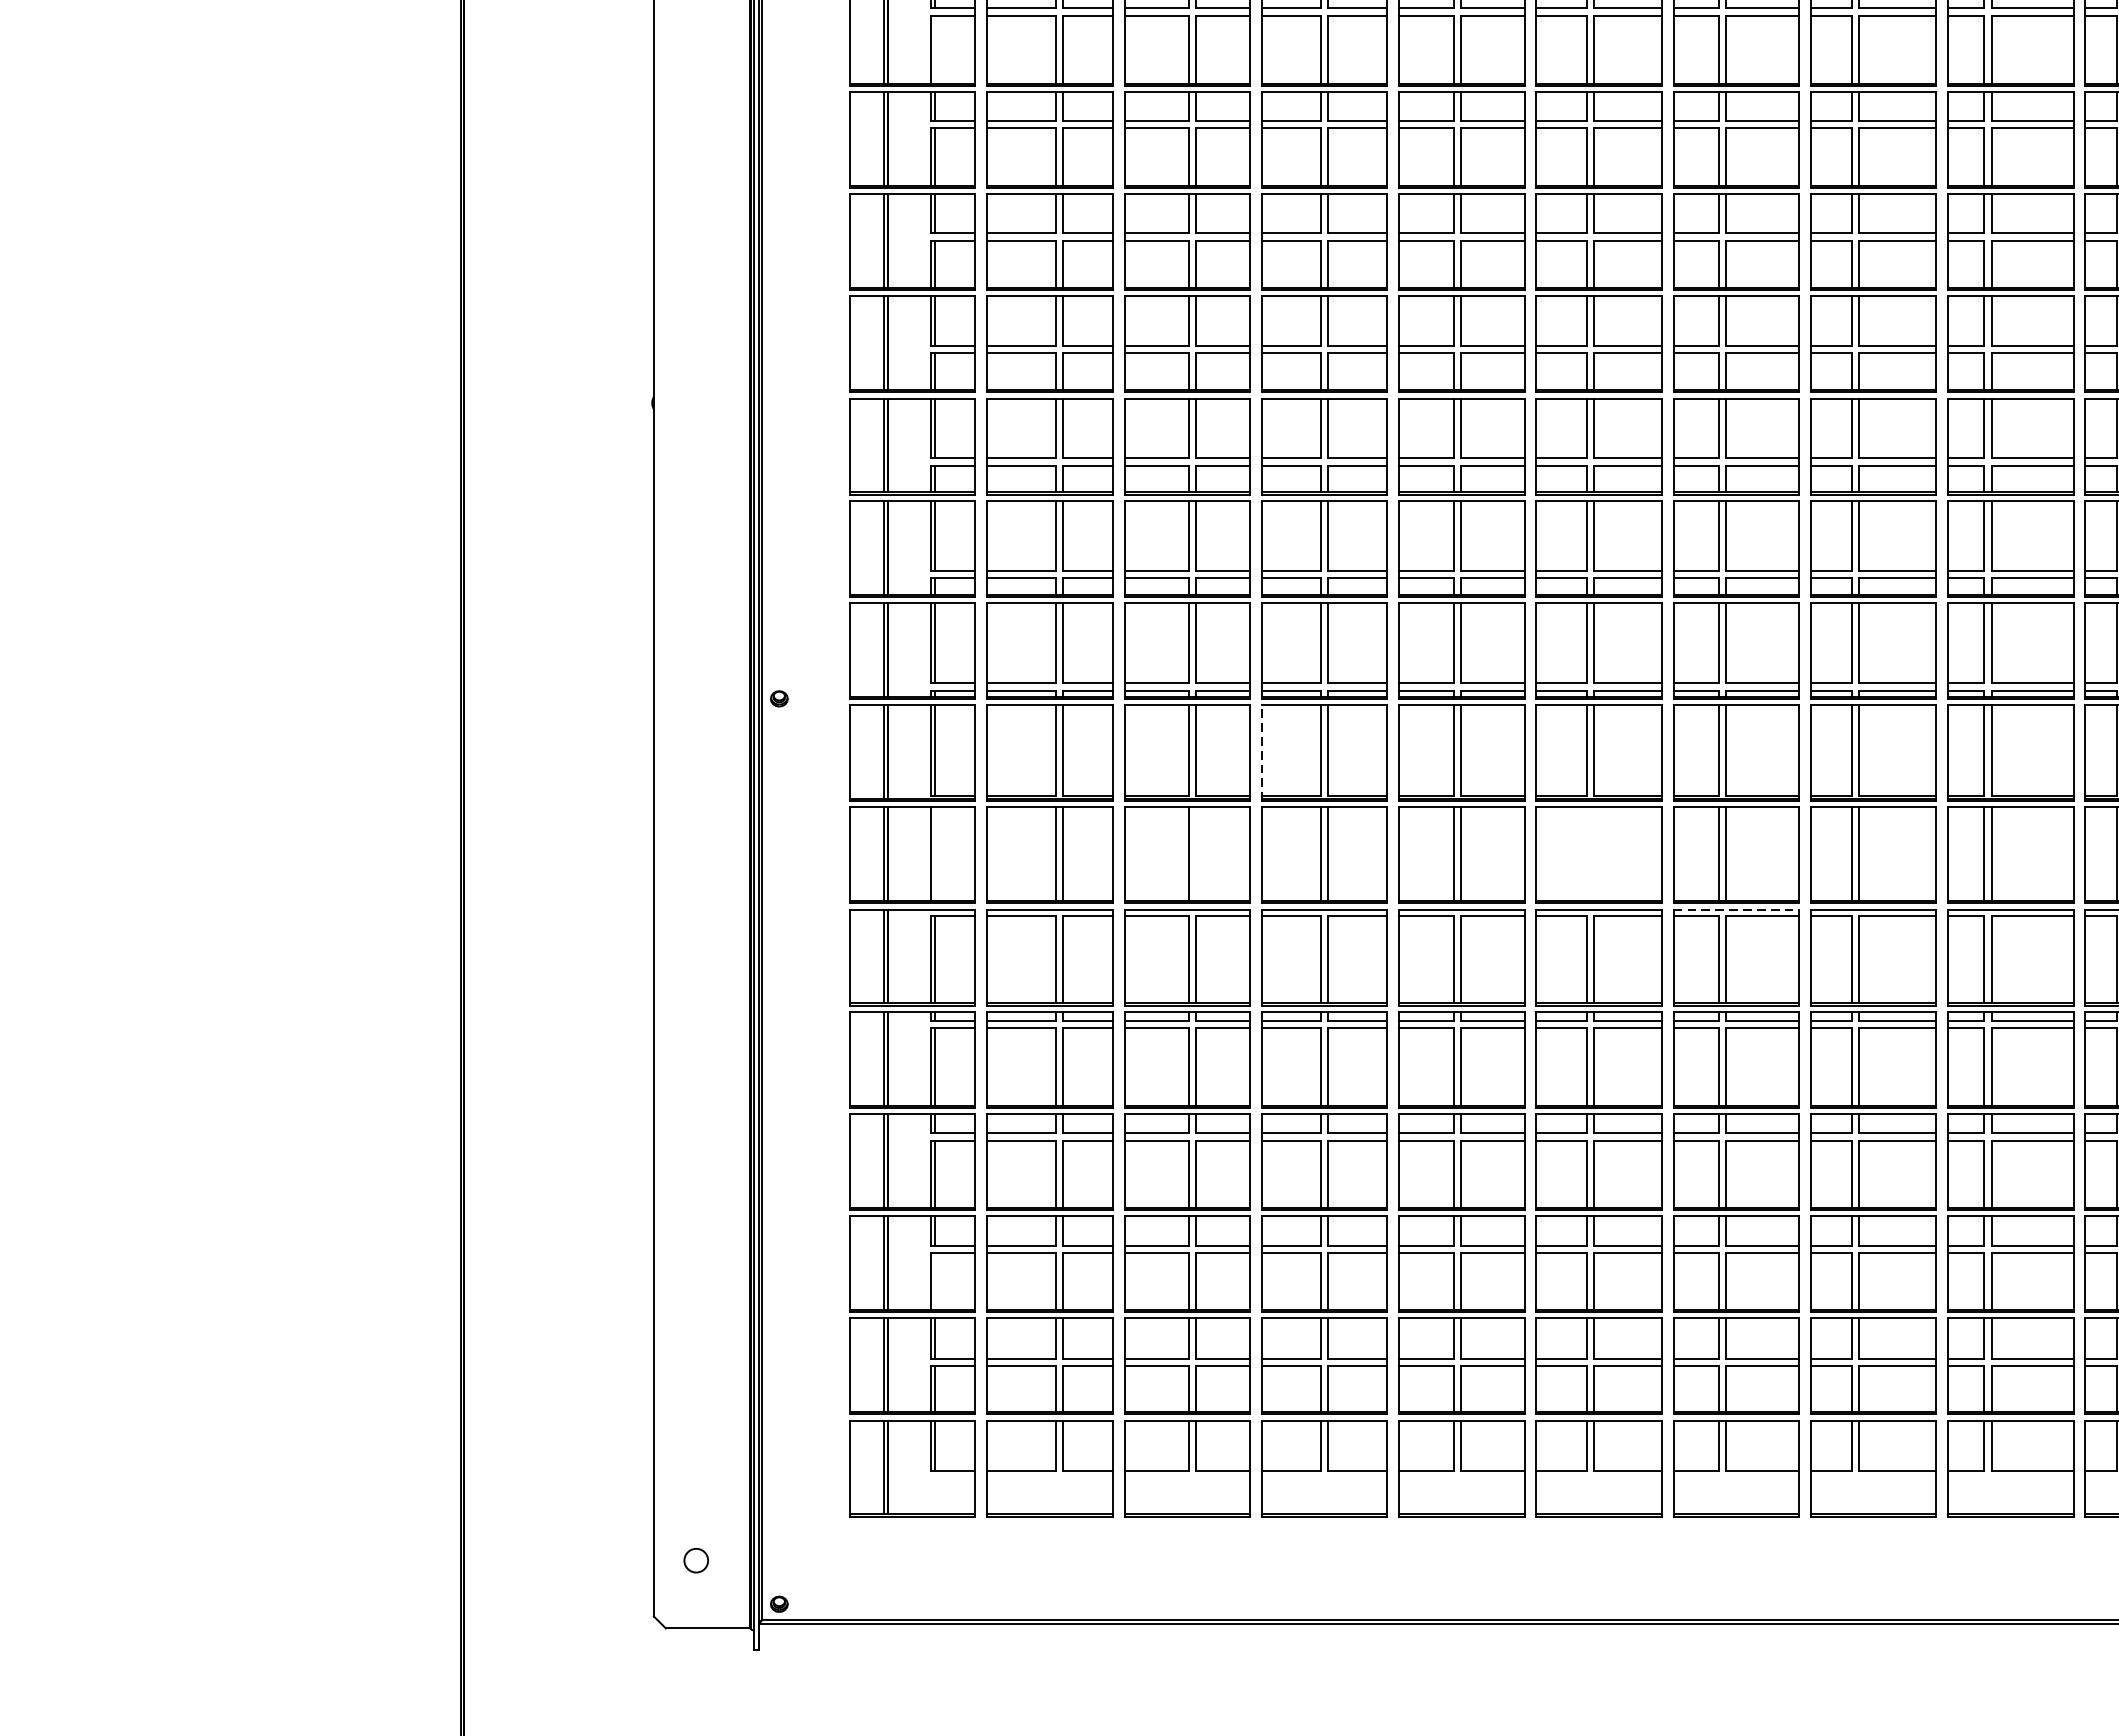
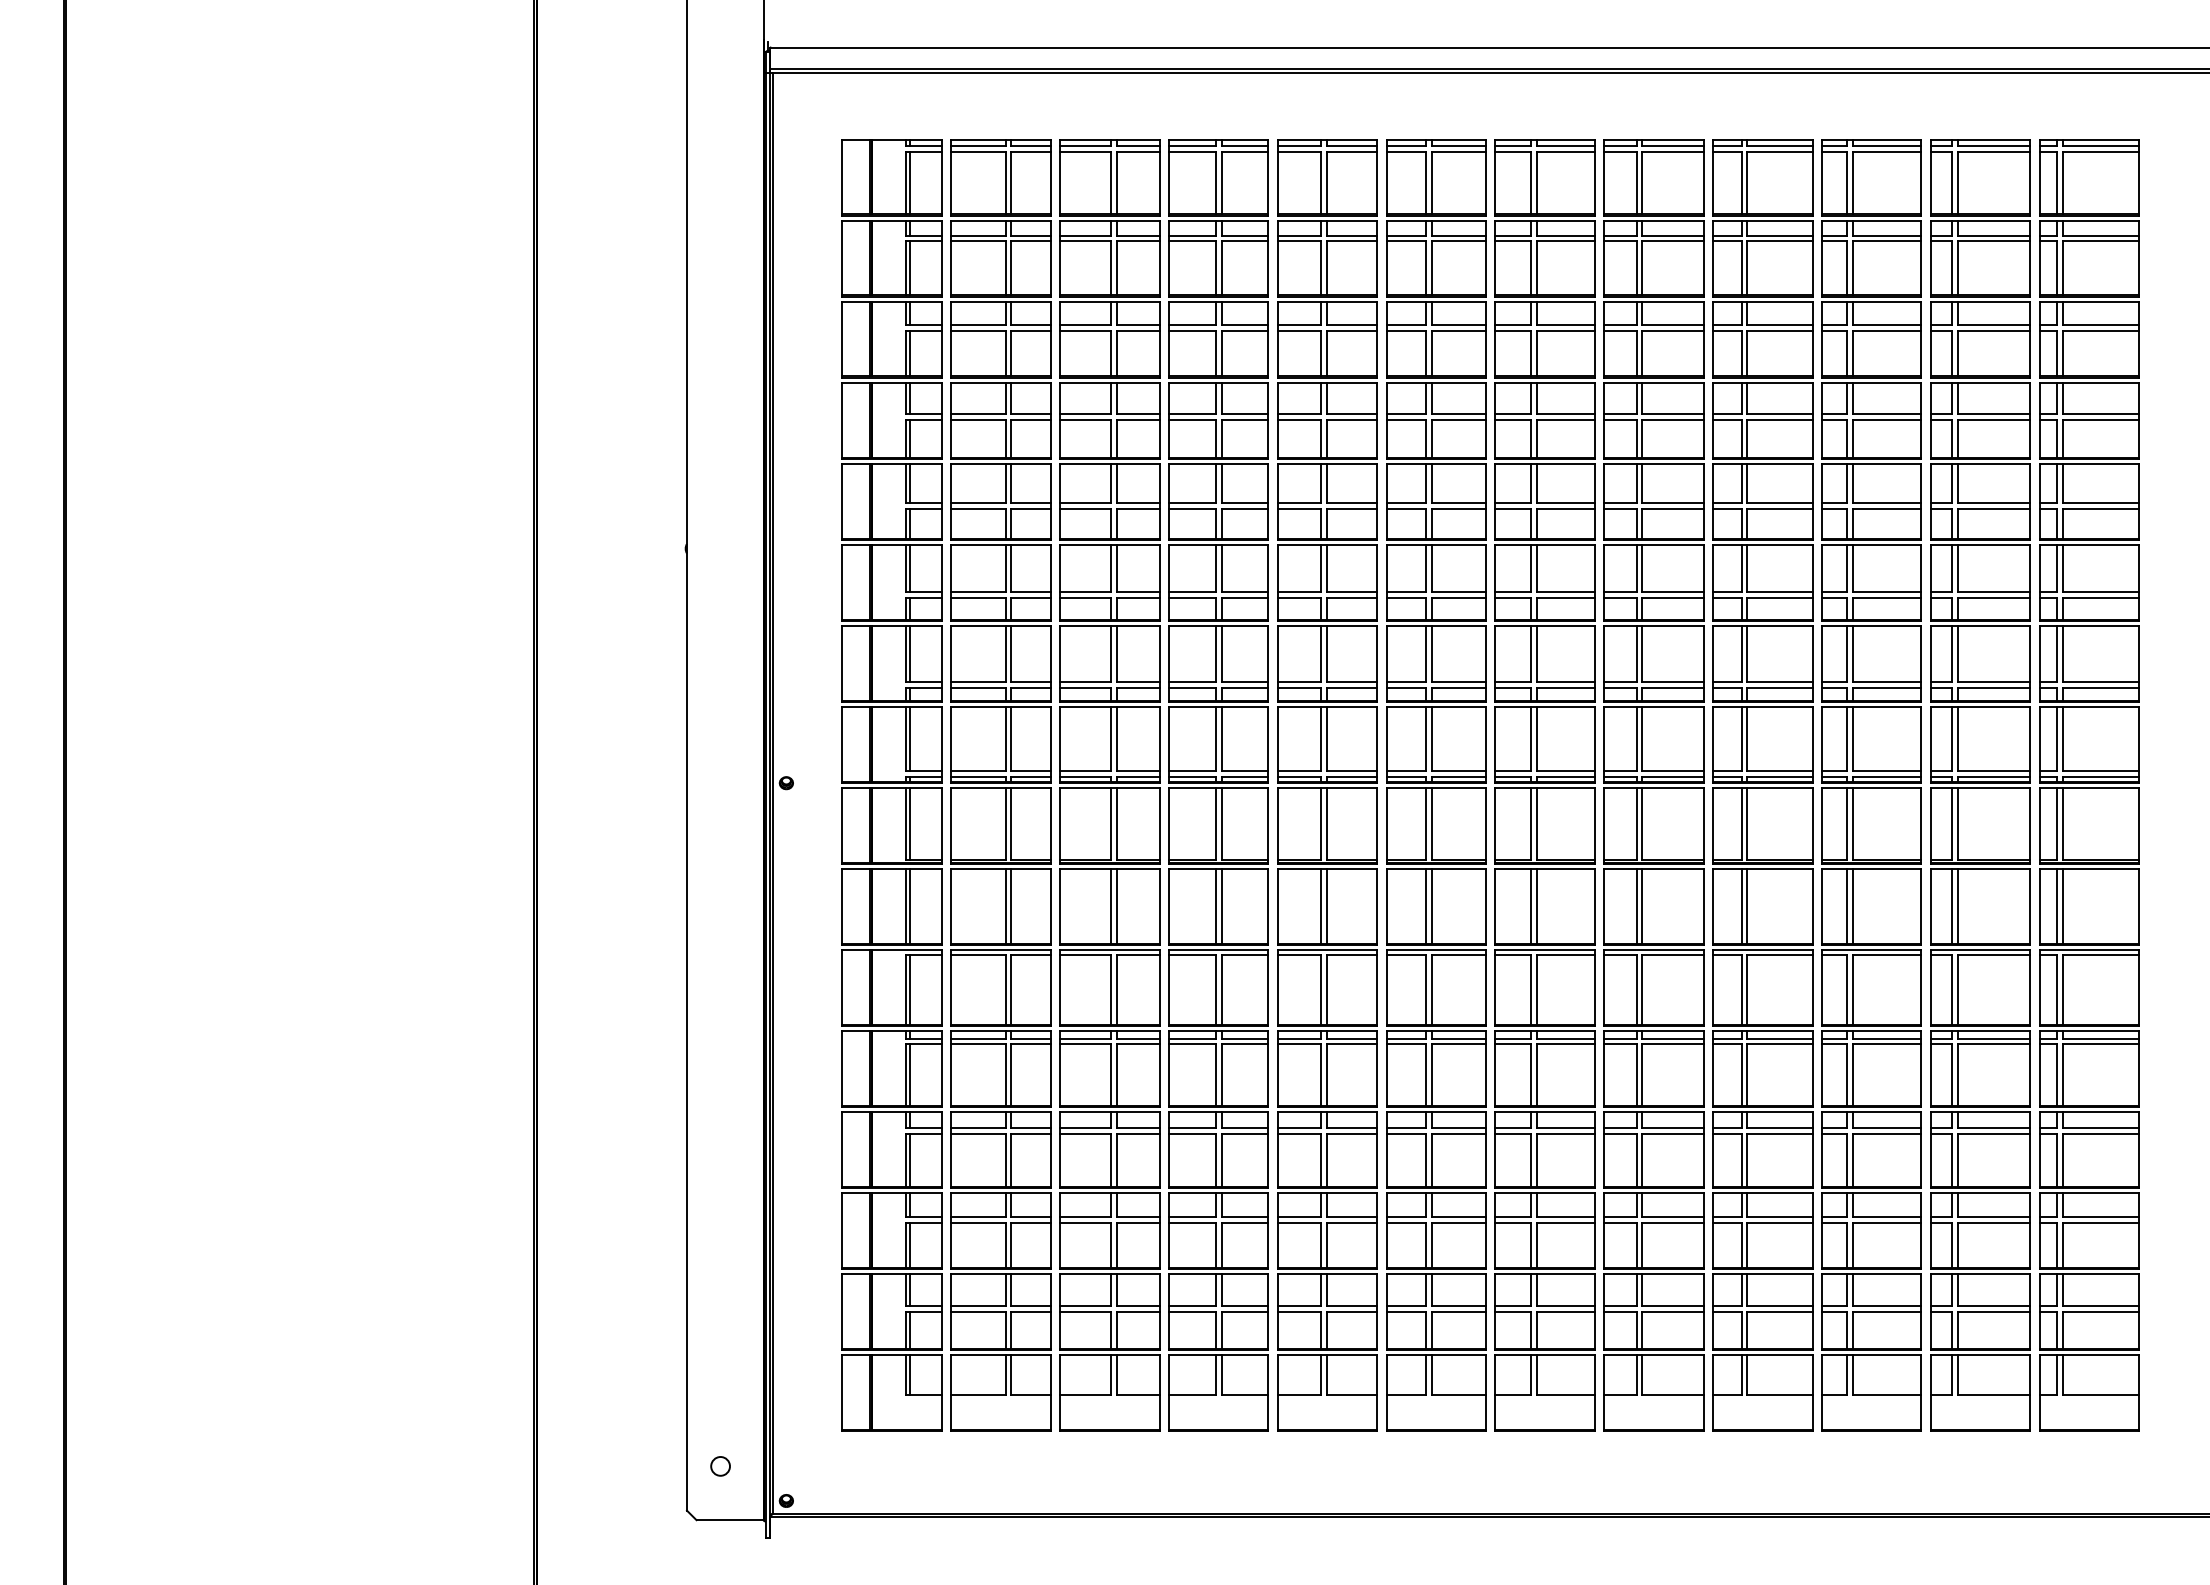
line: (935, 49) -> (910, 268), added
line: (1261, 752) -> (1168, 825), dashed -> solid
line: (935, 854) -> (910, 906), added
line: (1195, 854) -> (1116, 906), added
line: (1586, 854) -> (1426, 906), added
line: (1594, 854) -> (1432, 906), added
line: (1736, 909) -> (1545, 950), dashed -> solid
line: (935, 1280) -> (910, 1244), added

